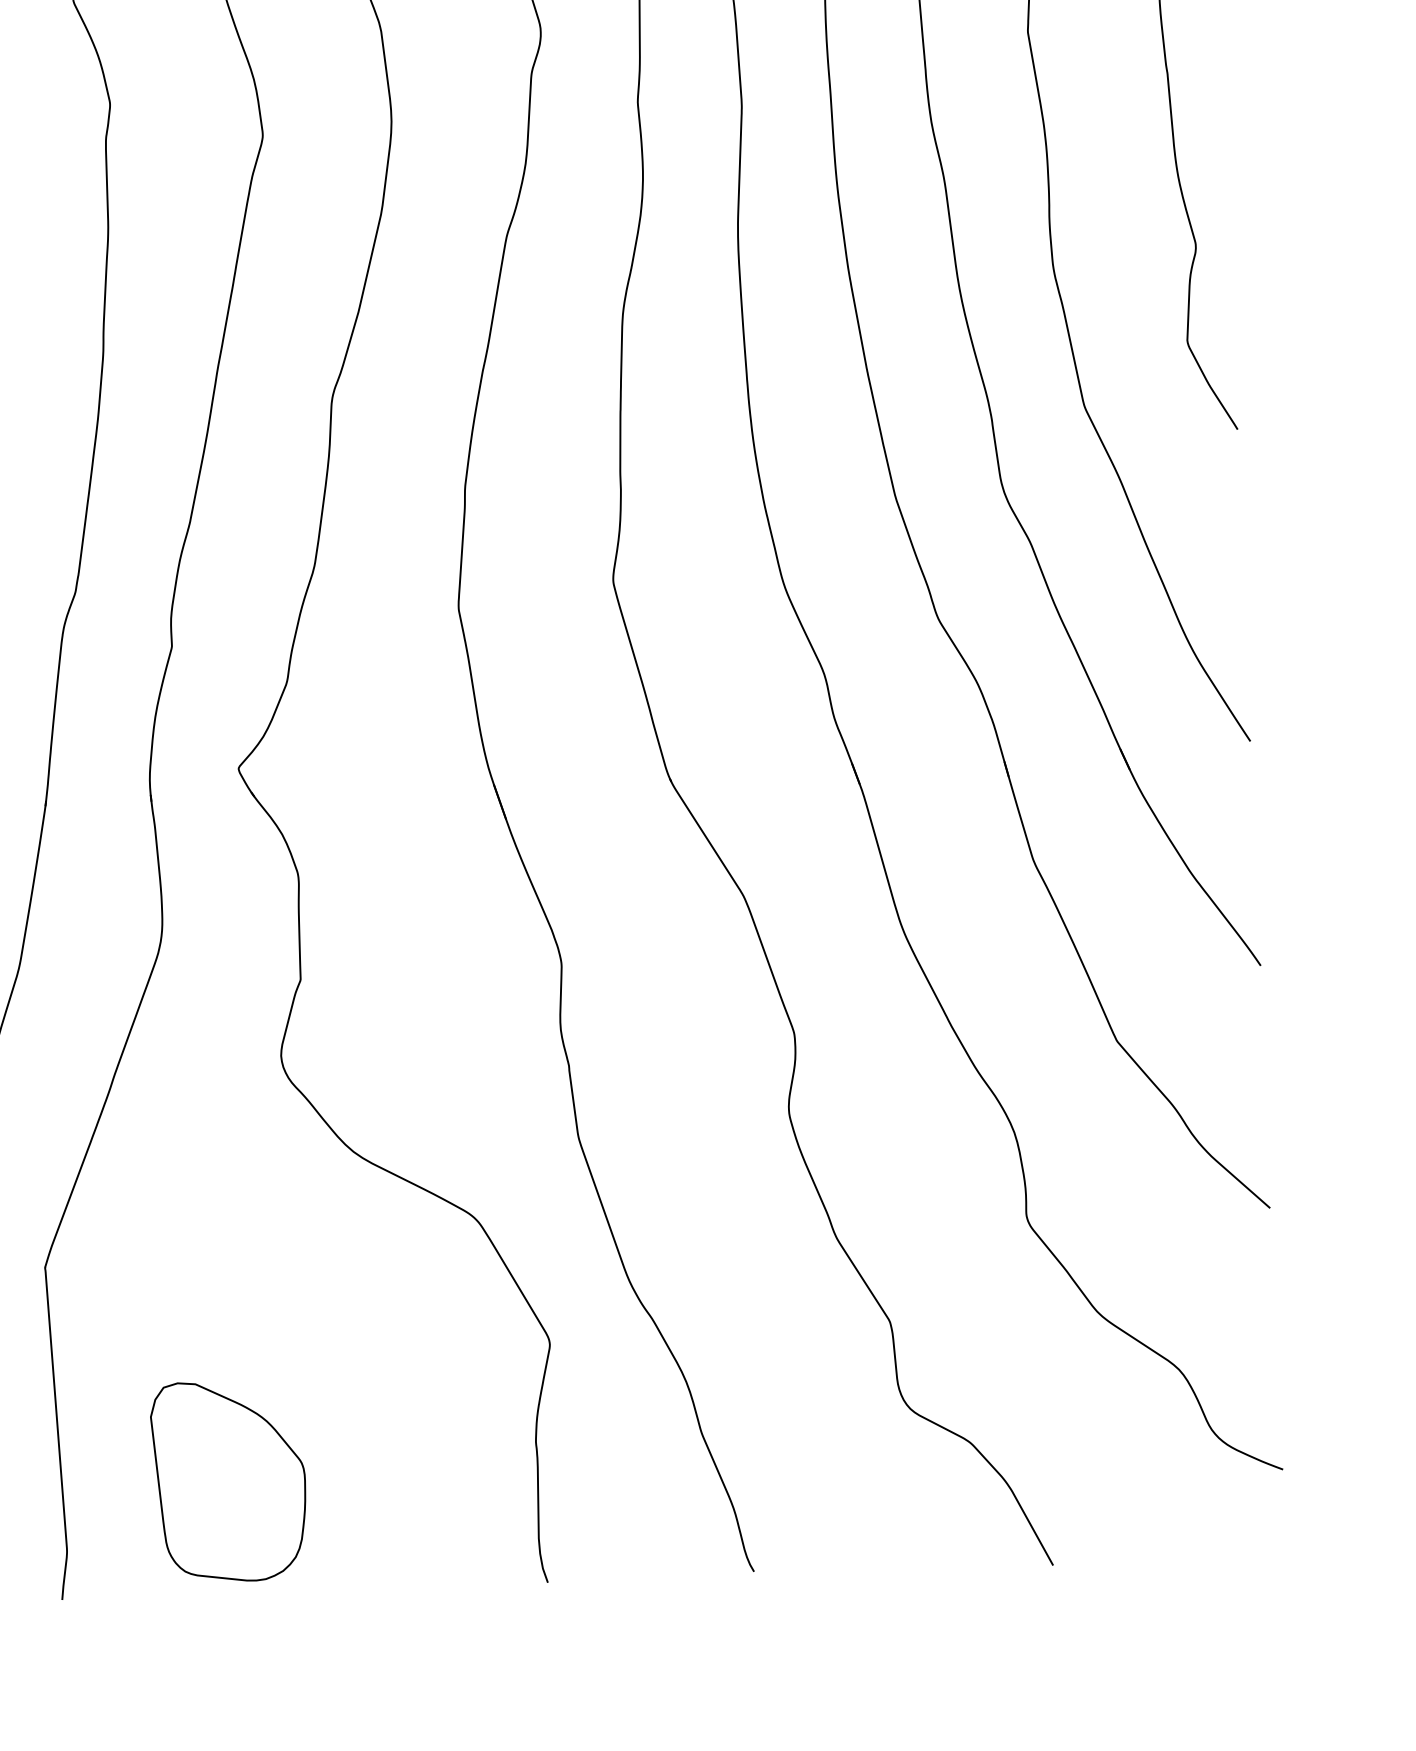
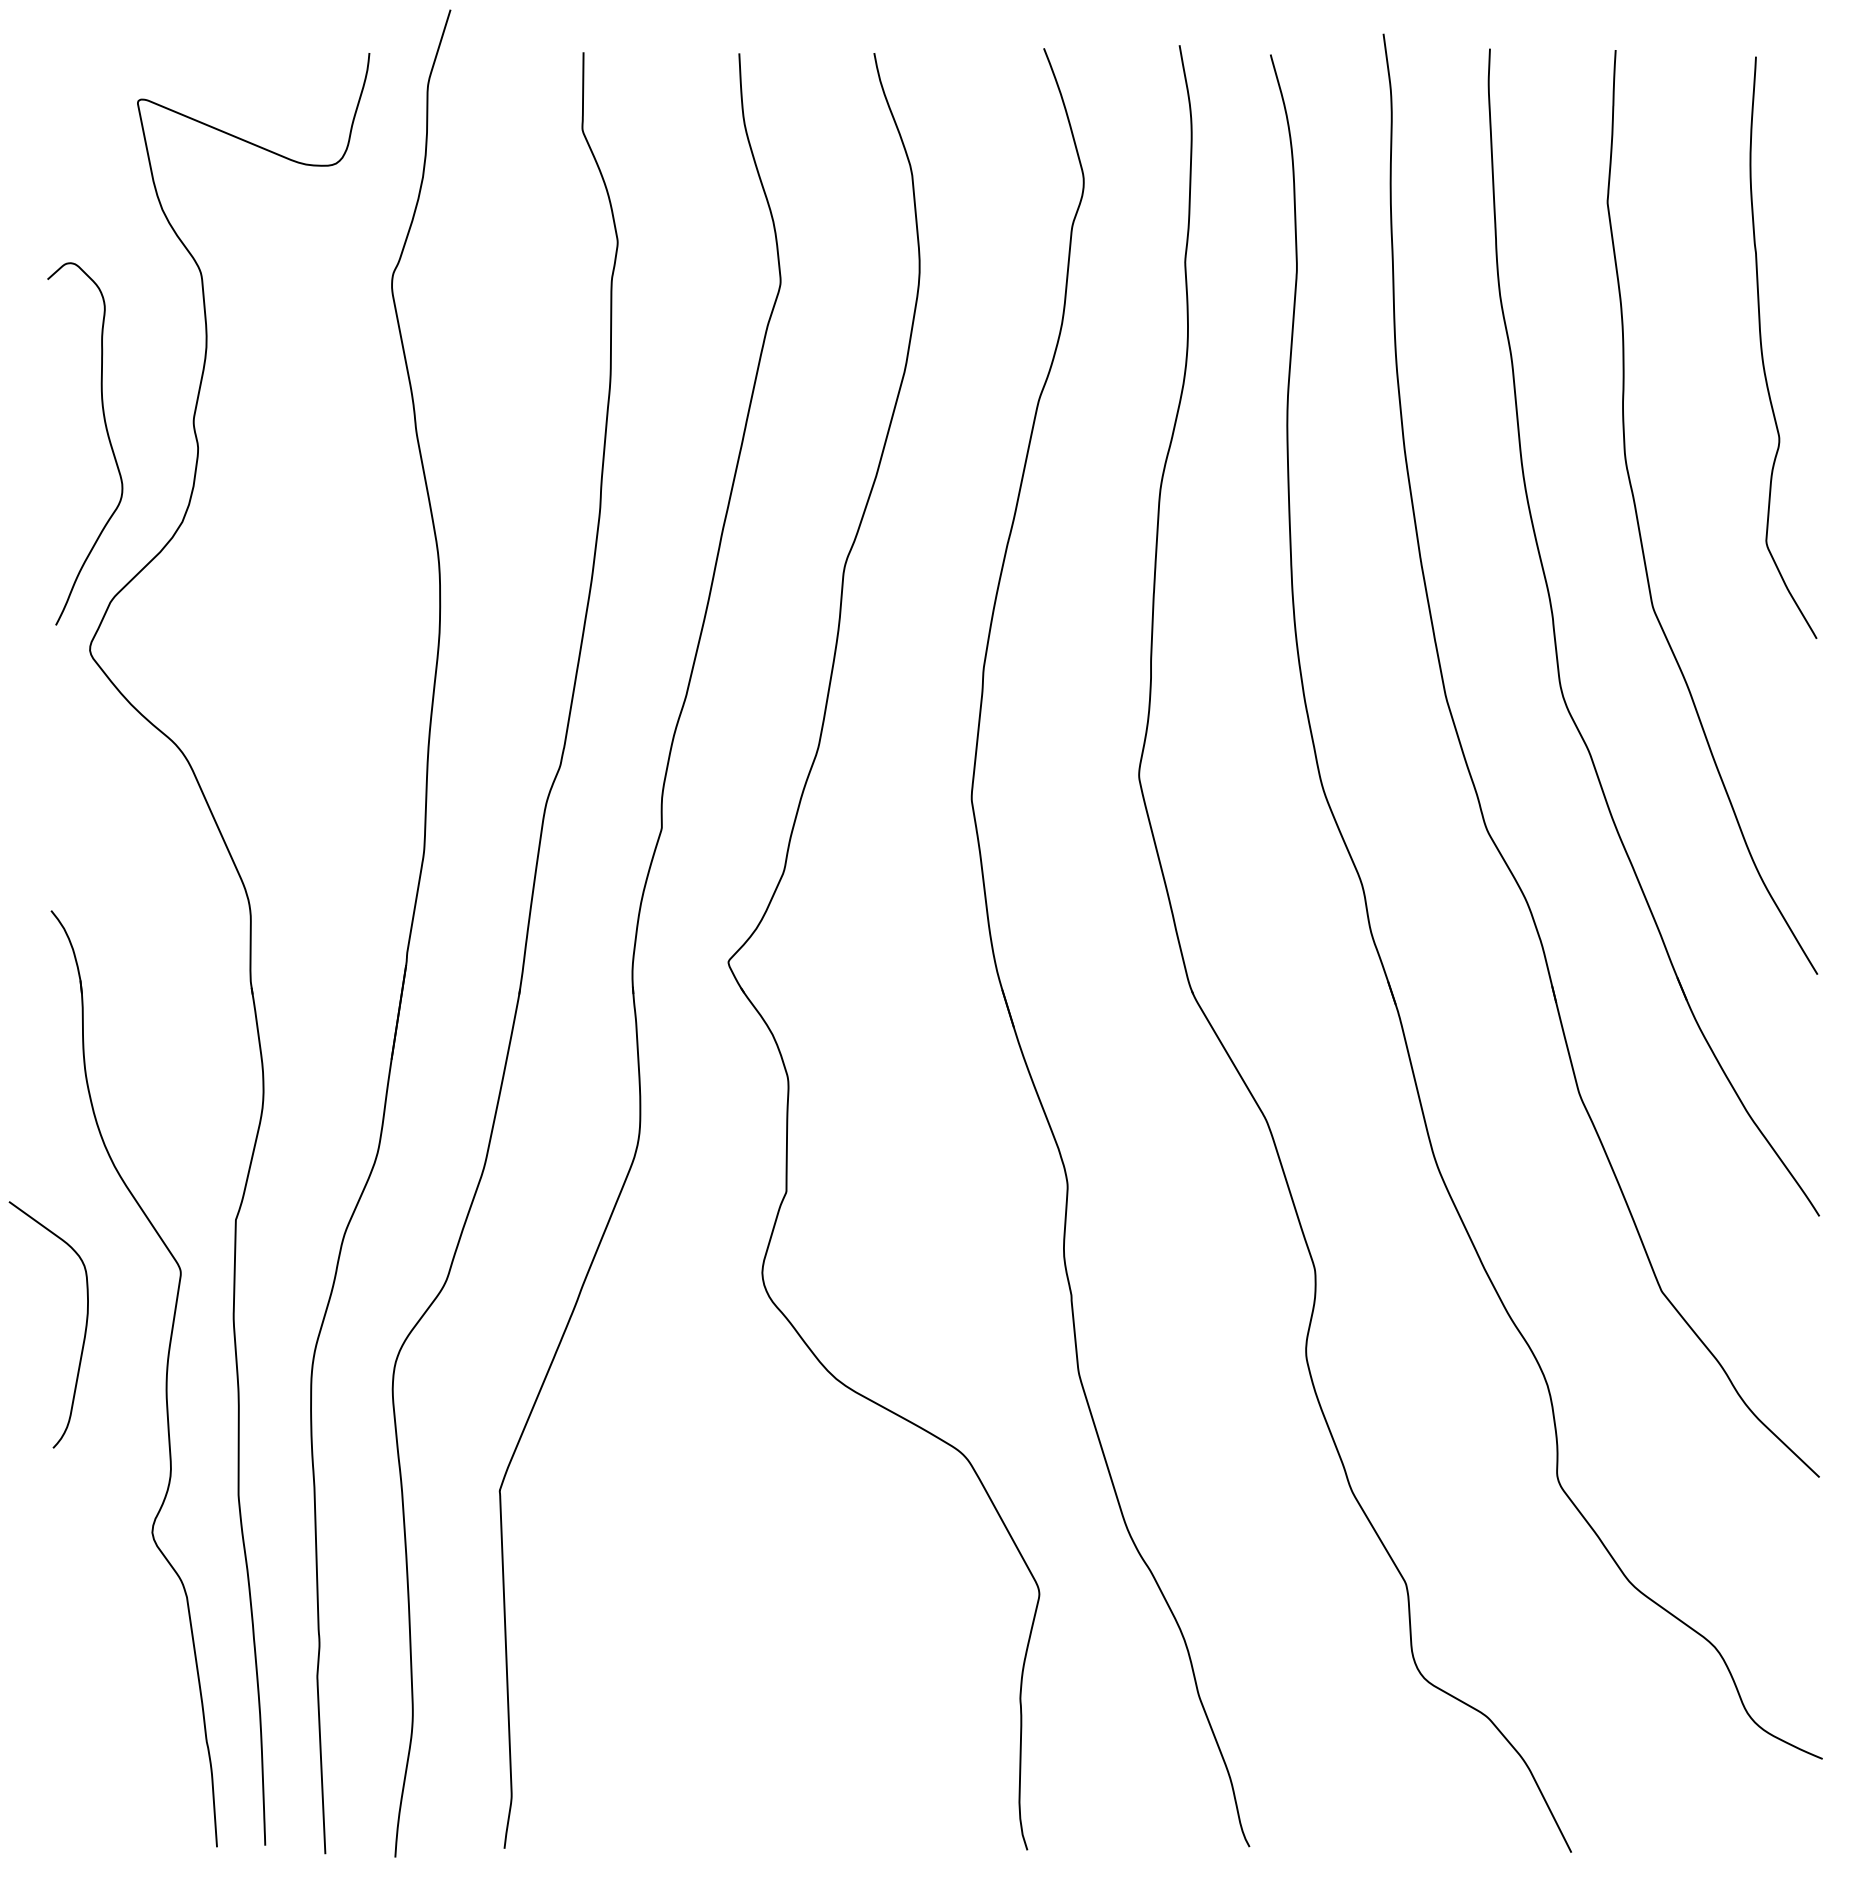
part: (228, 1480) -> (688, 1727), removed

